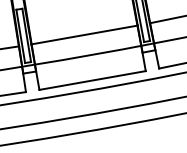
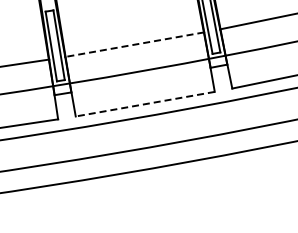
line: (84, 34) -> (134, 44), solid -> dashed
line: (92, 80) -> (145, 104), solid -> dashed

